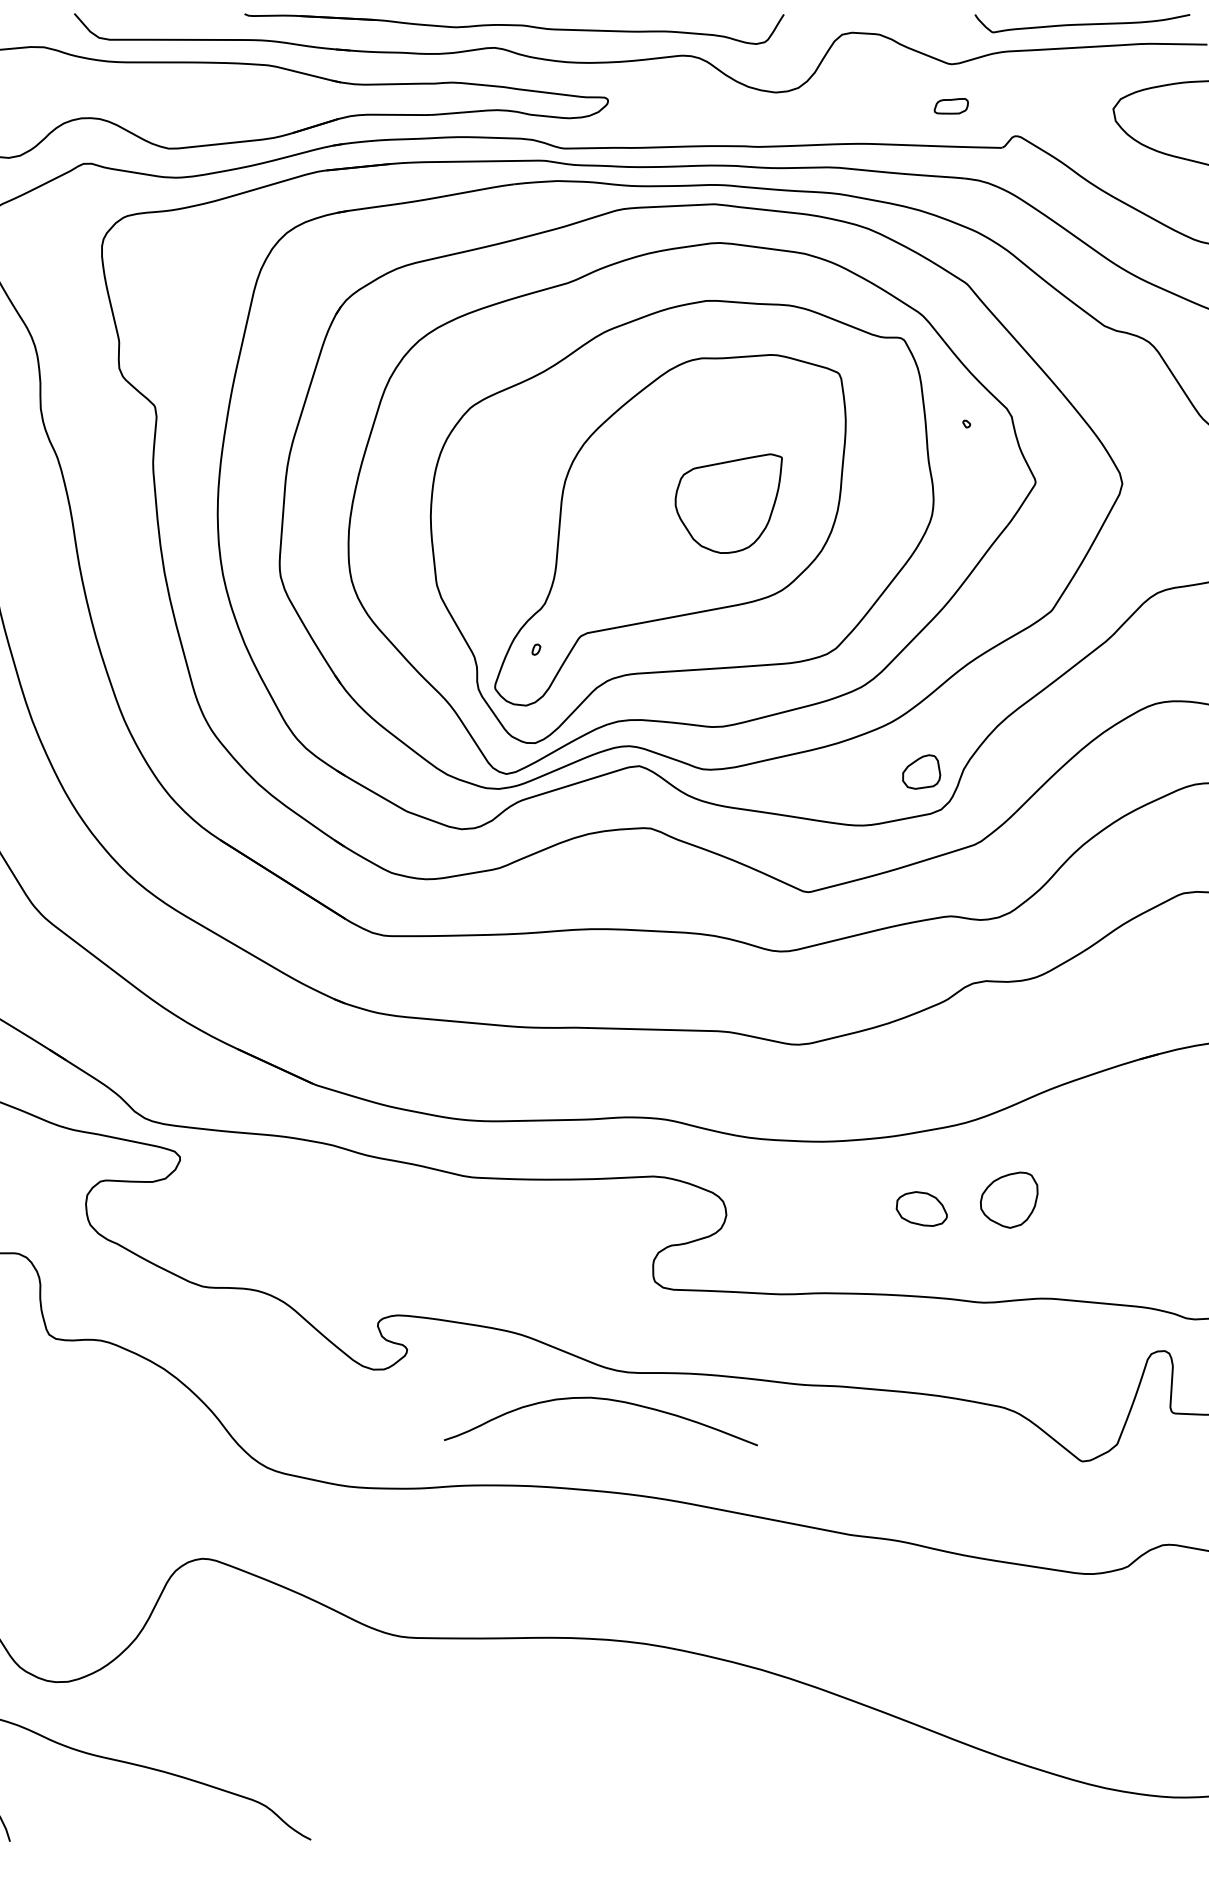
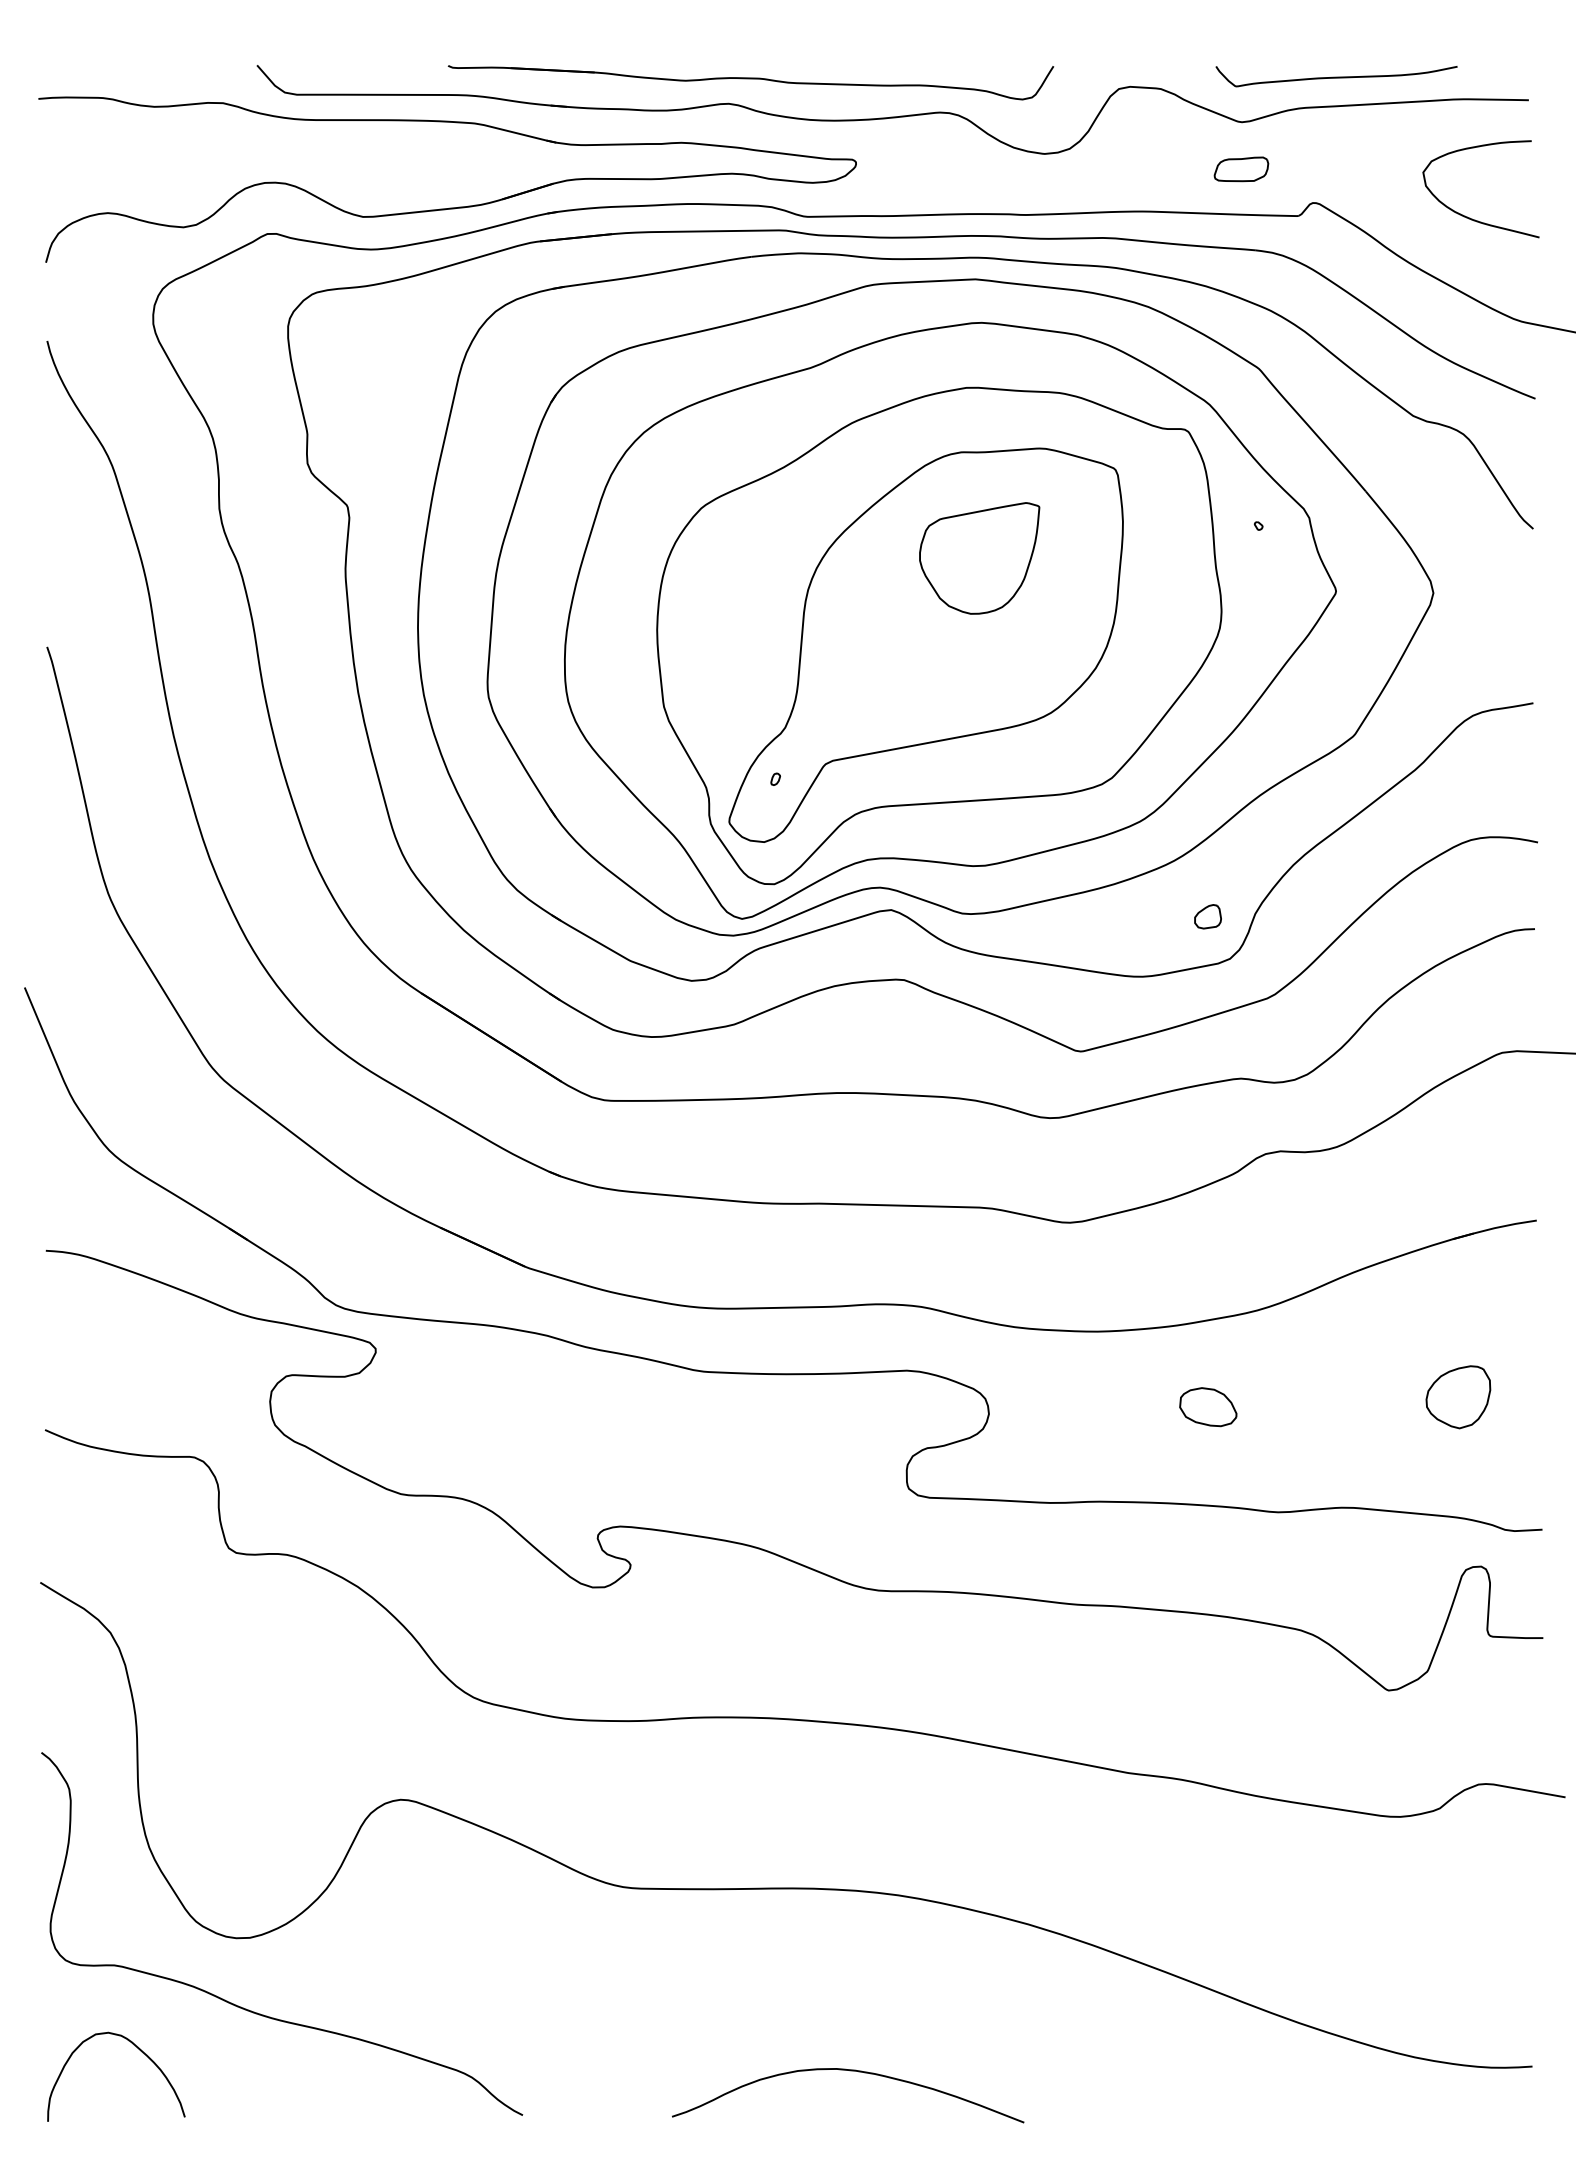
curve: (1082, 23) -> (1336, 76), moved
part: (951, 106) -> (1241, 169), size x1.43
part: (728, 503) -> (979, 558), moved
part: (921, 771) -> (1207, 916), size x0.62
part: (1009, 1200) -> (1458, 1397), moved
curve: (602, 1399) -> (849, 2071), moved

